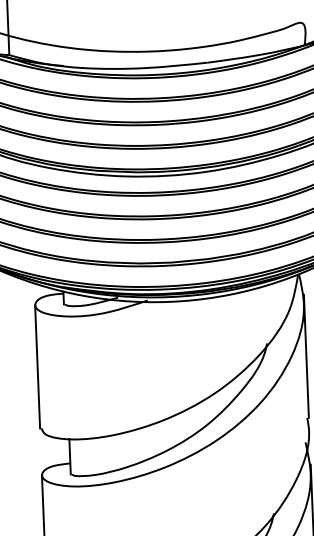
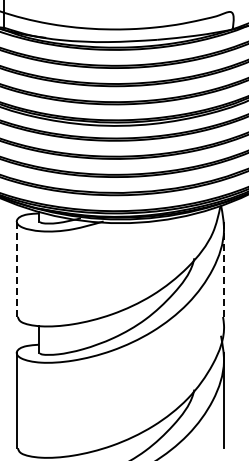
line: (306, 356) -> (224, 269), solid -> dashed
line: (37, 367) -> (16, 269), solid -> dashed

